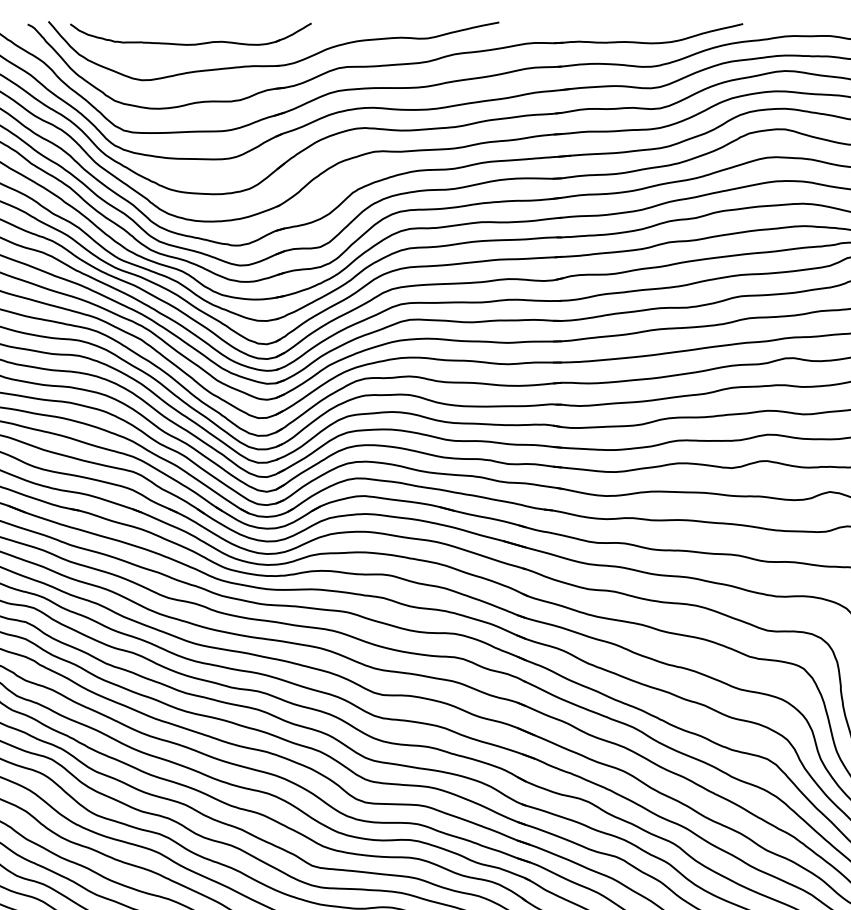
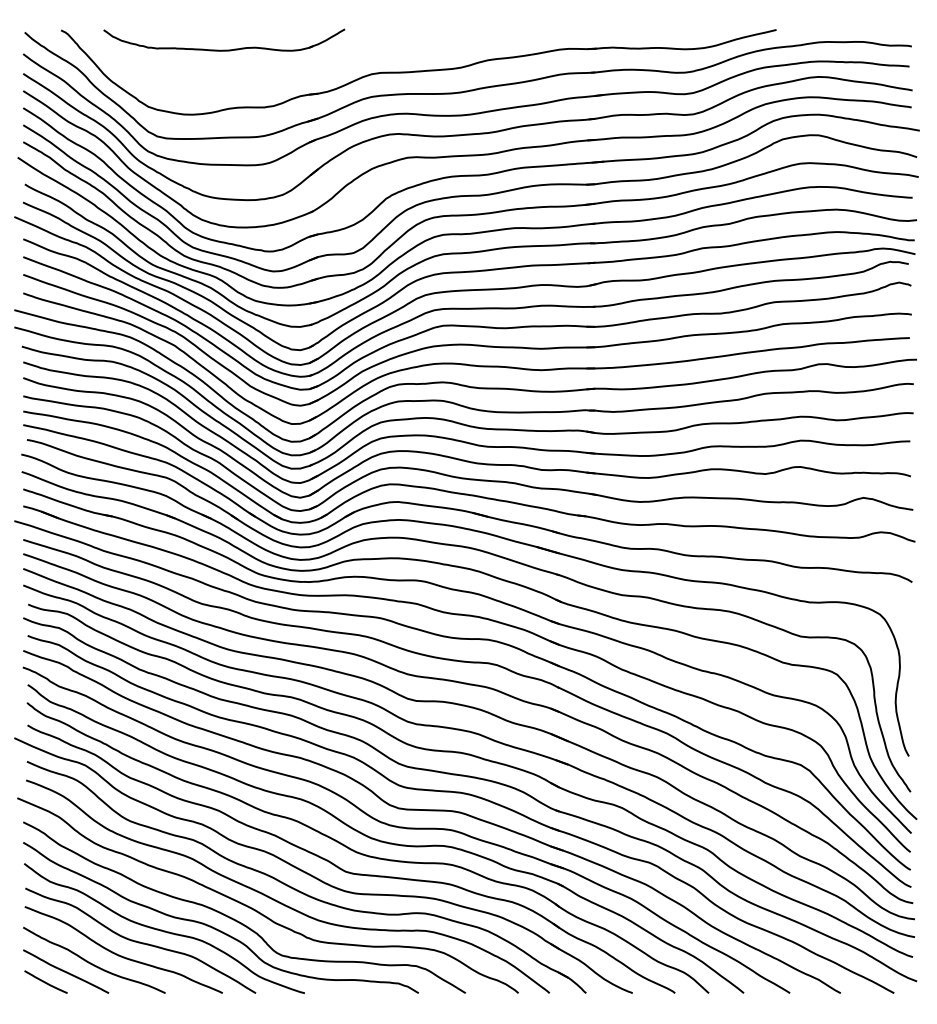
part: (277, 64) -> (310, 70), removed

